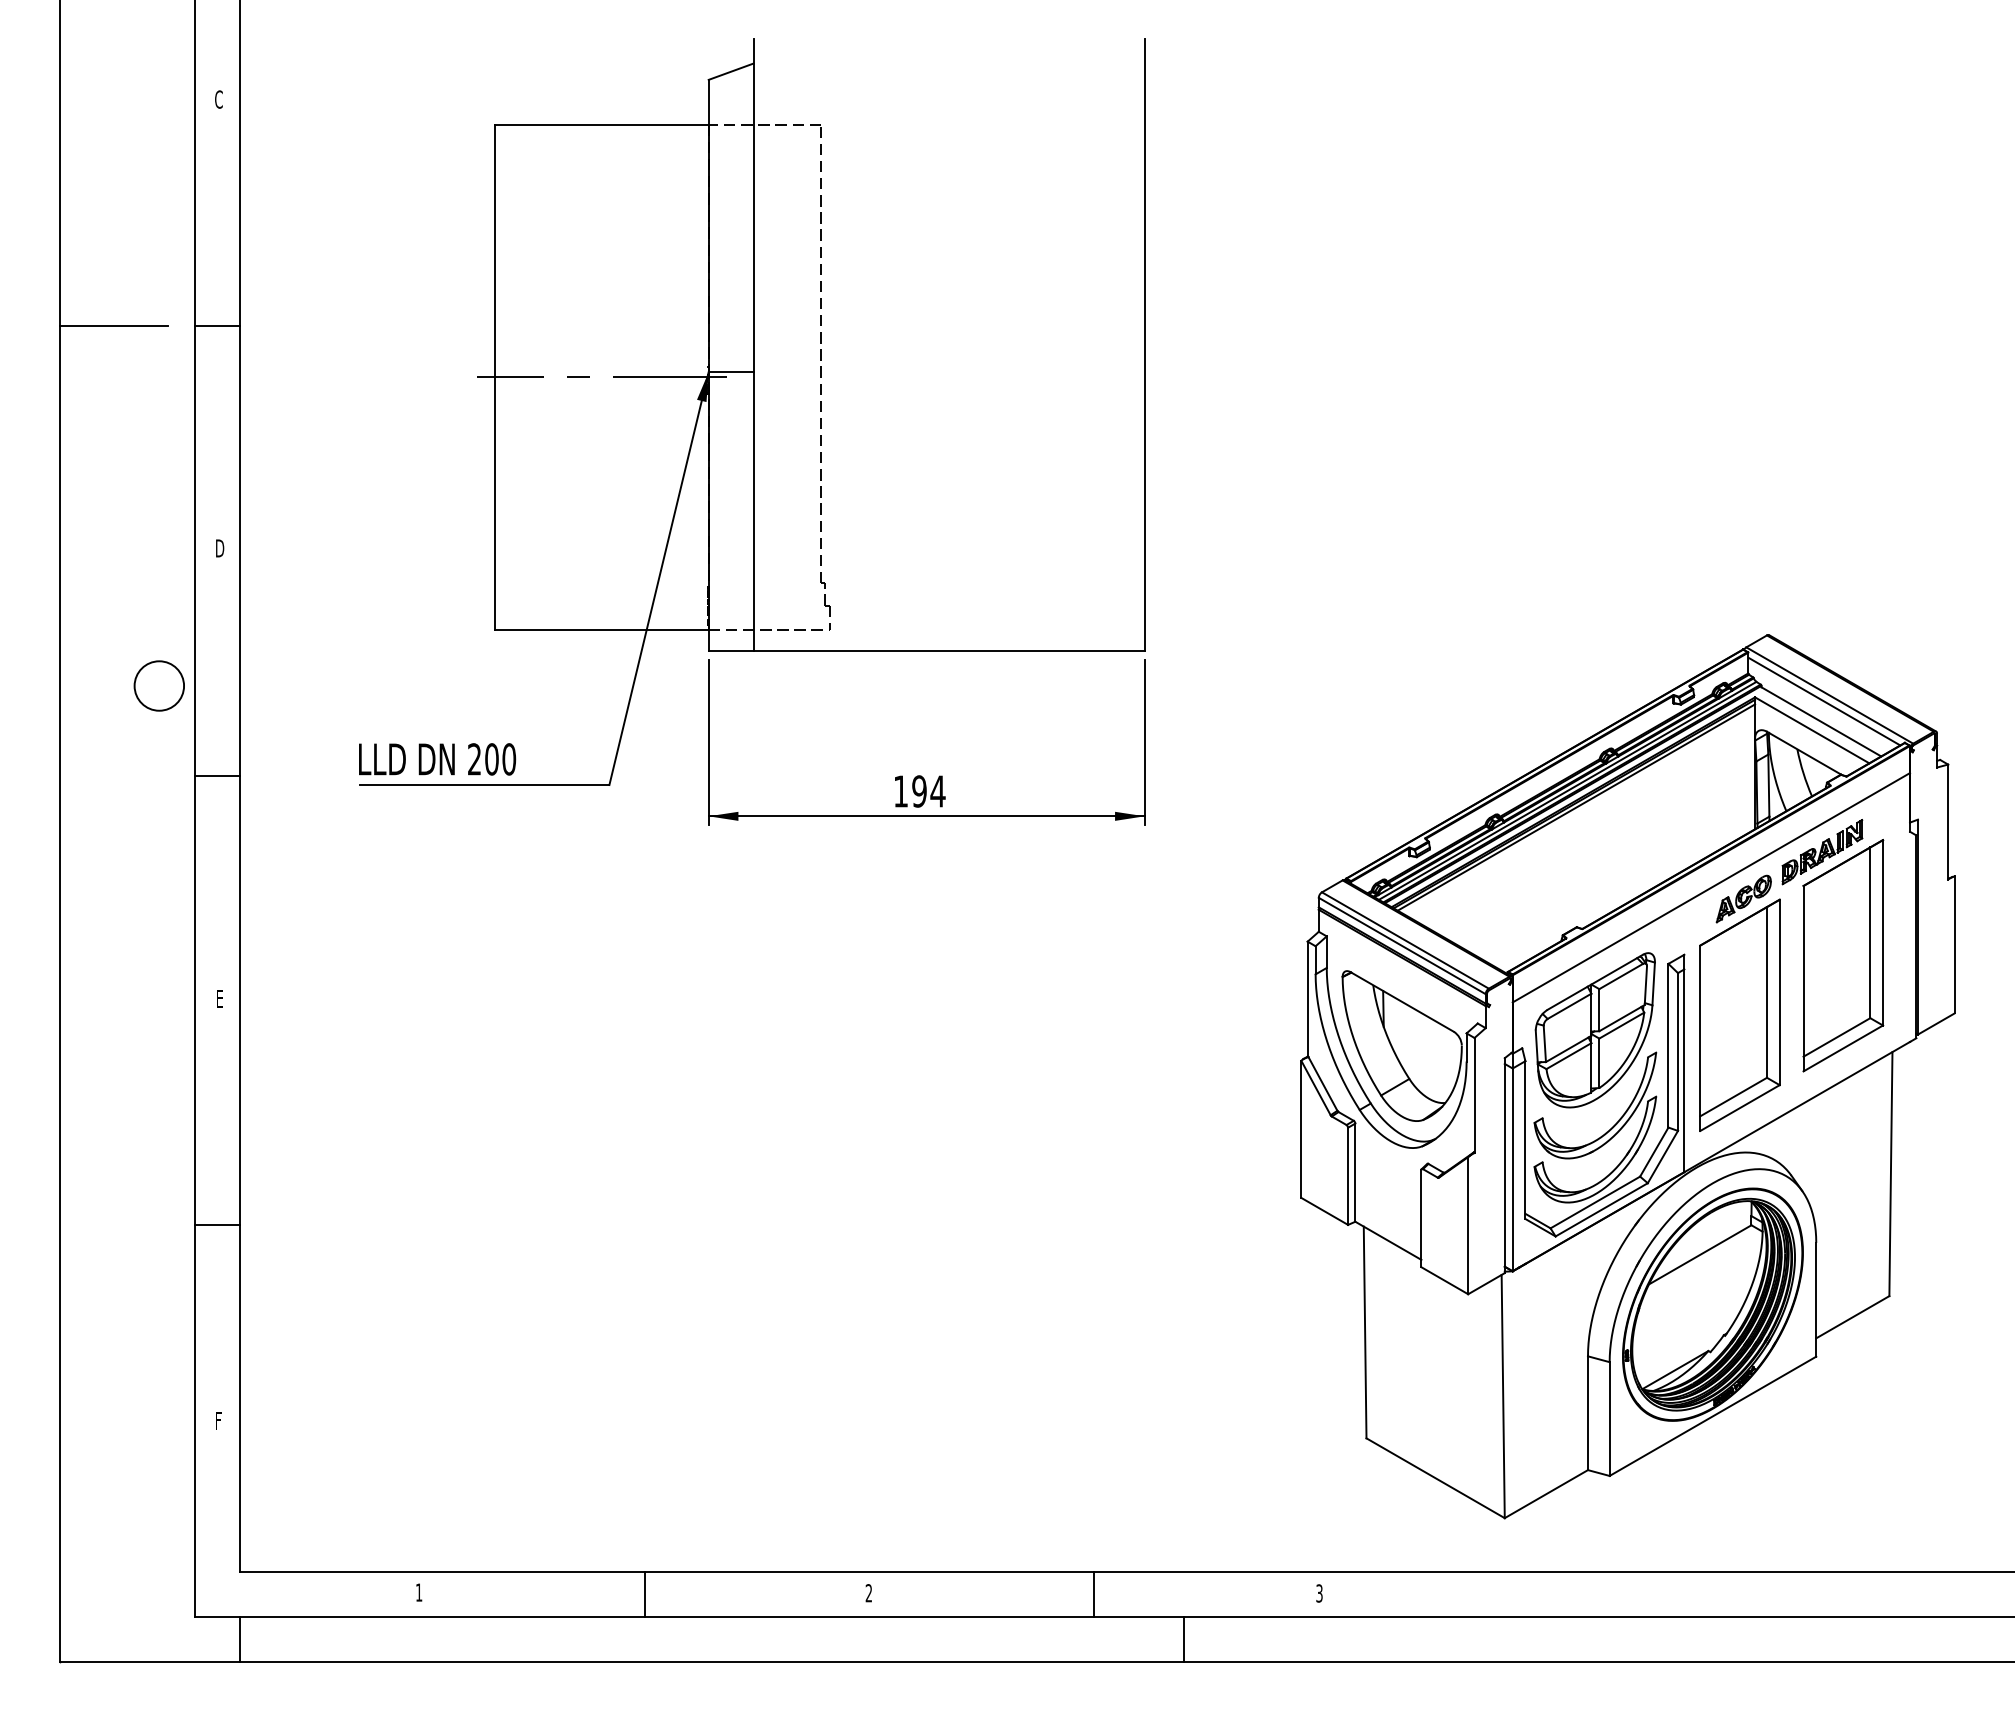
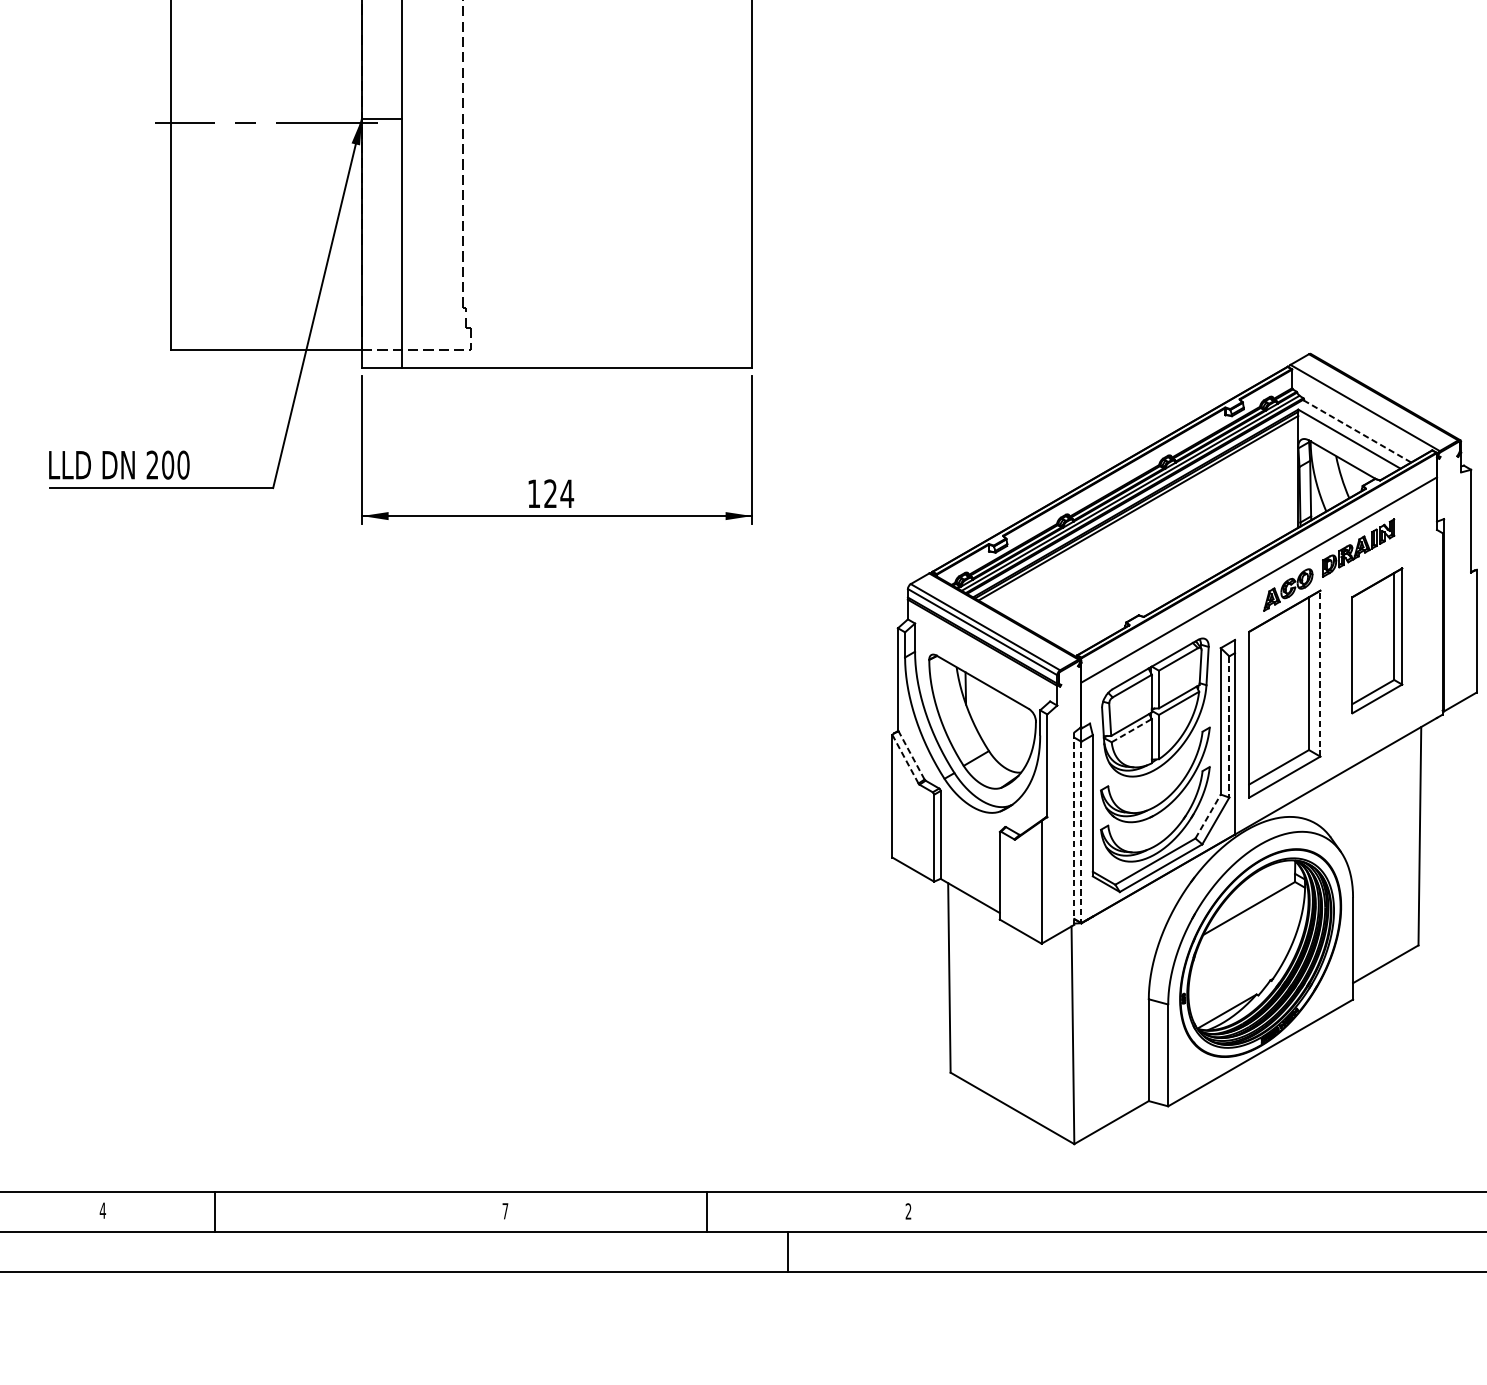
line: (1824, 701) -> (1360, 413), removed
line: (1820, 721) -> (1356, 431), solid -> dashed
text: (919, 791) -> (550, 493), 194 -> 124
part: (1843, 955) -> (1377, 640), size x0.7
line: (1779, 992) -> (1320, 673), solid -> dashed
line: (1678, 1052) -> (1229, 727), solid -> dashed
line: (1568, 1056) -> (1131, 730), solid -> dashed
line: (1322, 1083) -> (911, 755), solid -> dashed
line: (1315, 1088) -> (904, 759), solid -> dashed
line: (1654, 1151) -> (1208, 816), solid -> dashed
line: (1504, 1166) -> (1074, 829), solid -> dashed
line: (1512, 1170) -> (1081, 833), solid -> dashed
text: (418, 1592) -> (102, 1210), 1 -> 4
line: (644, 1593) -> (214, 1211), moved
text: (868, 1593) -> (505, 1211), 2 -> 7
text: (1319, 1593) -> (908, 1211), 3 -> 2

